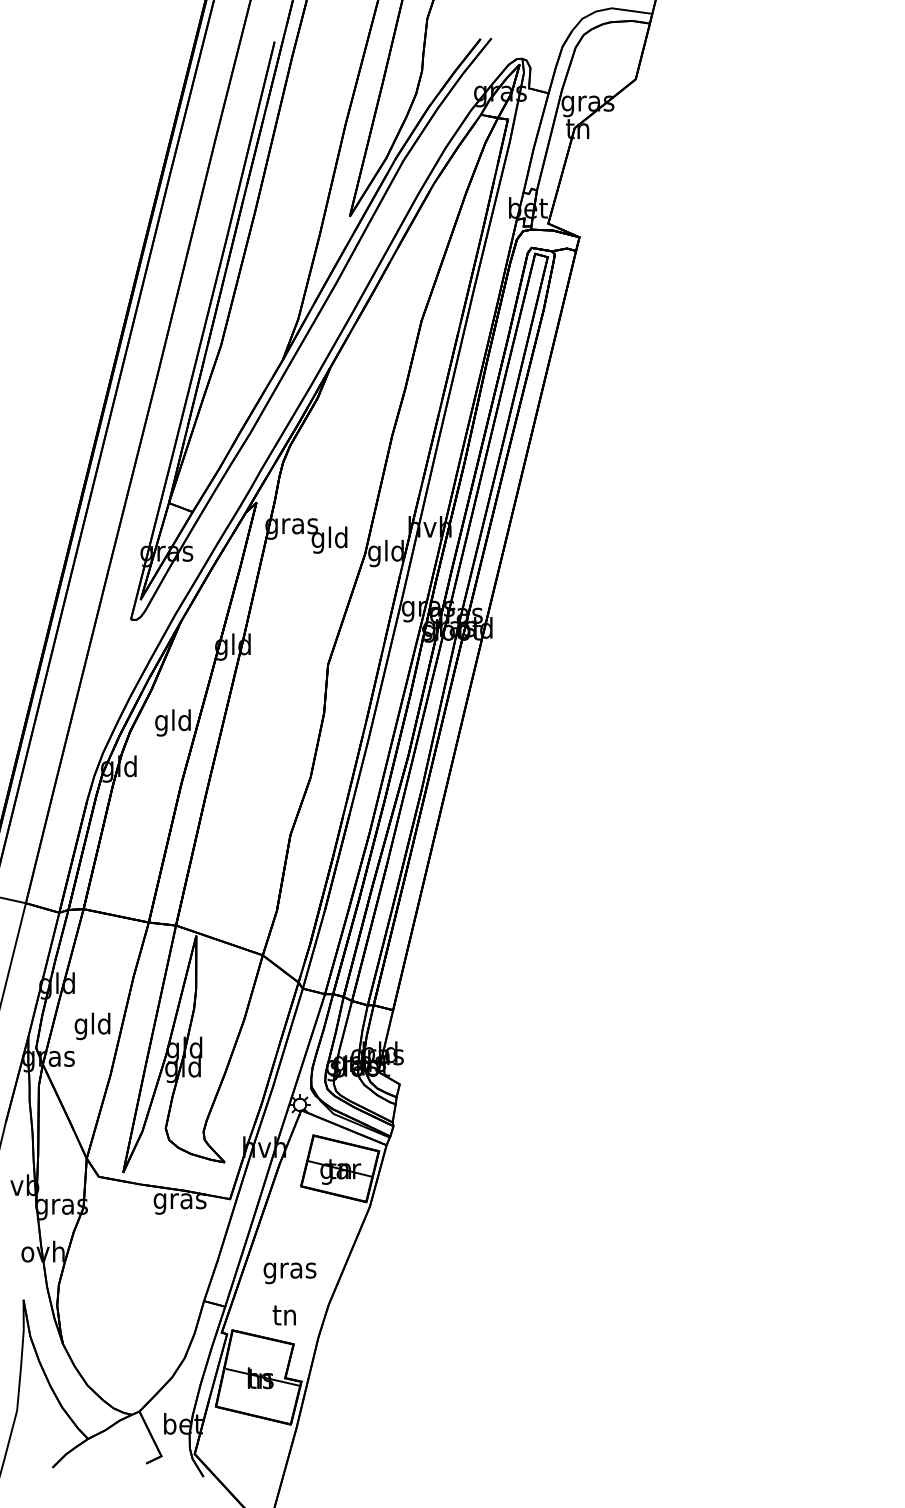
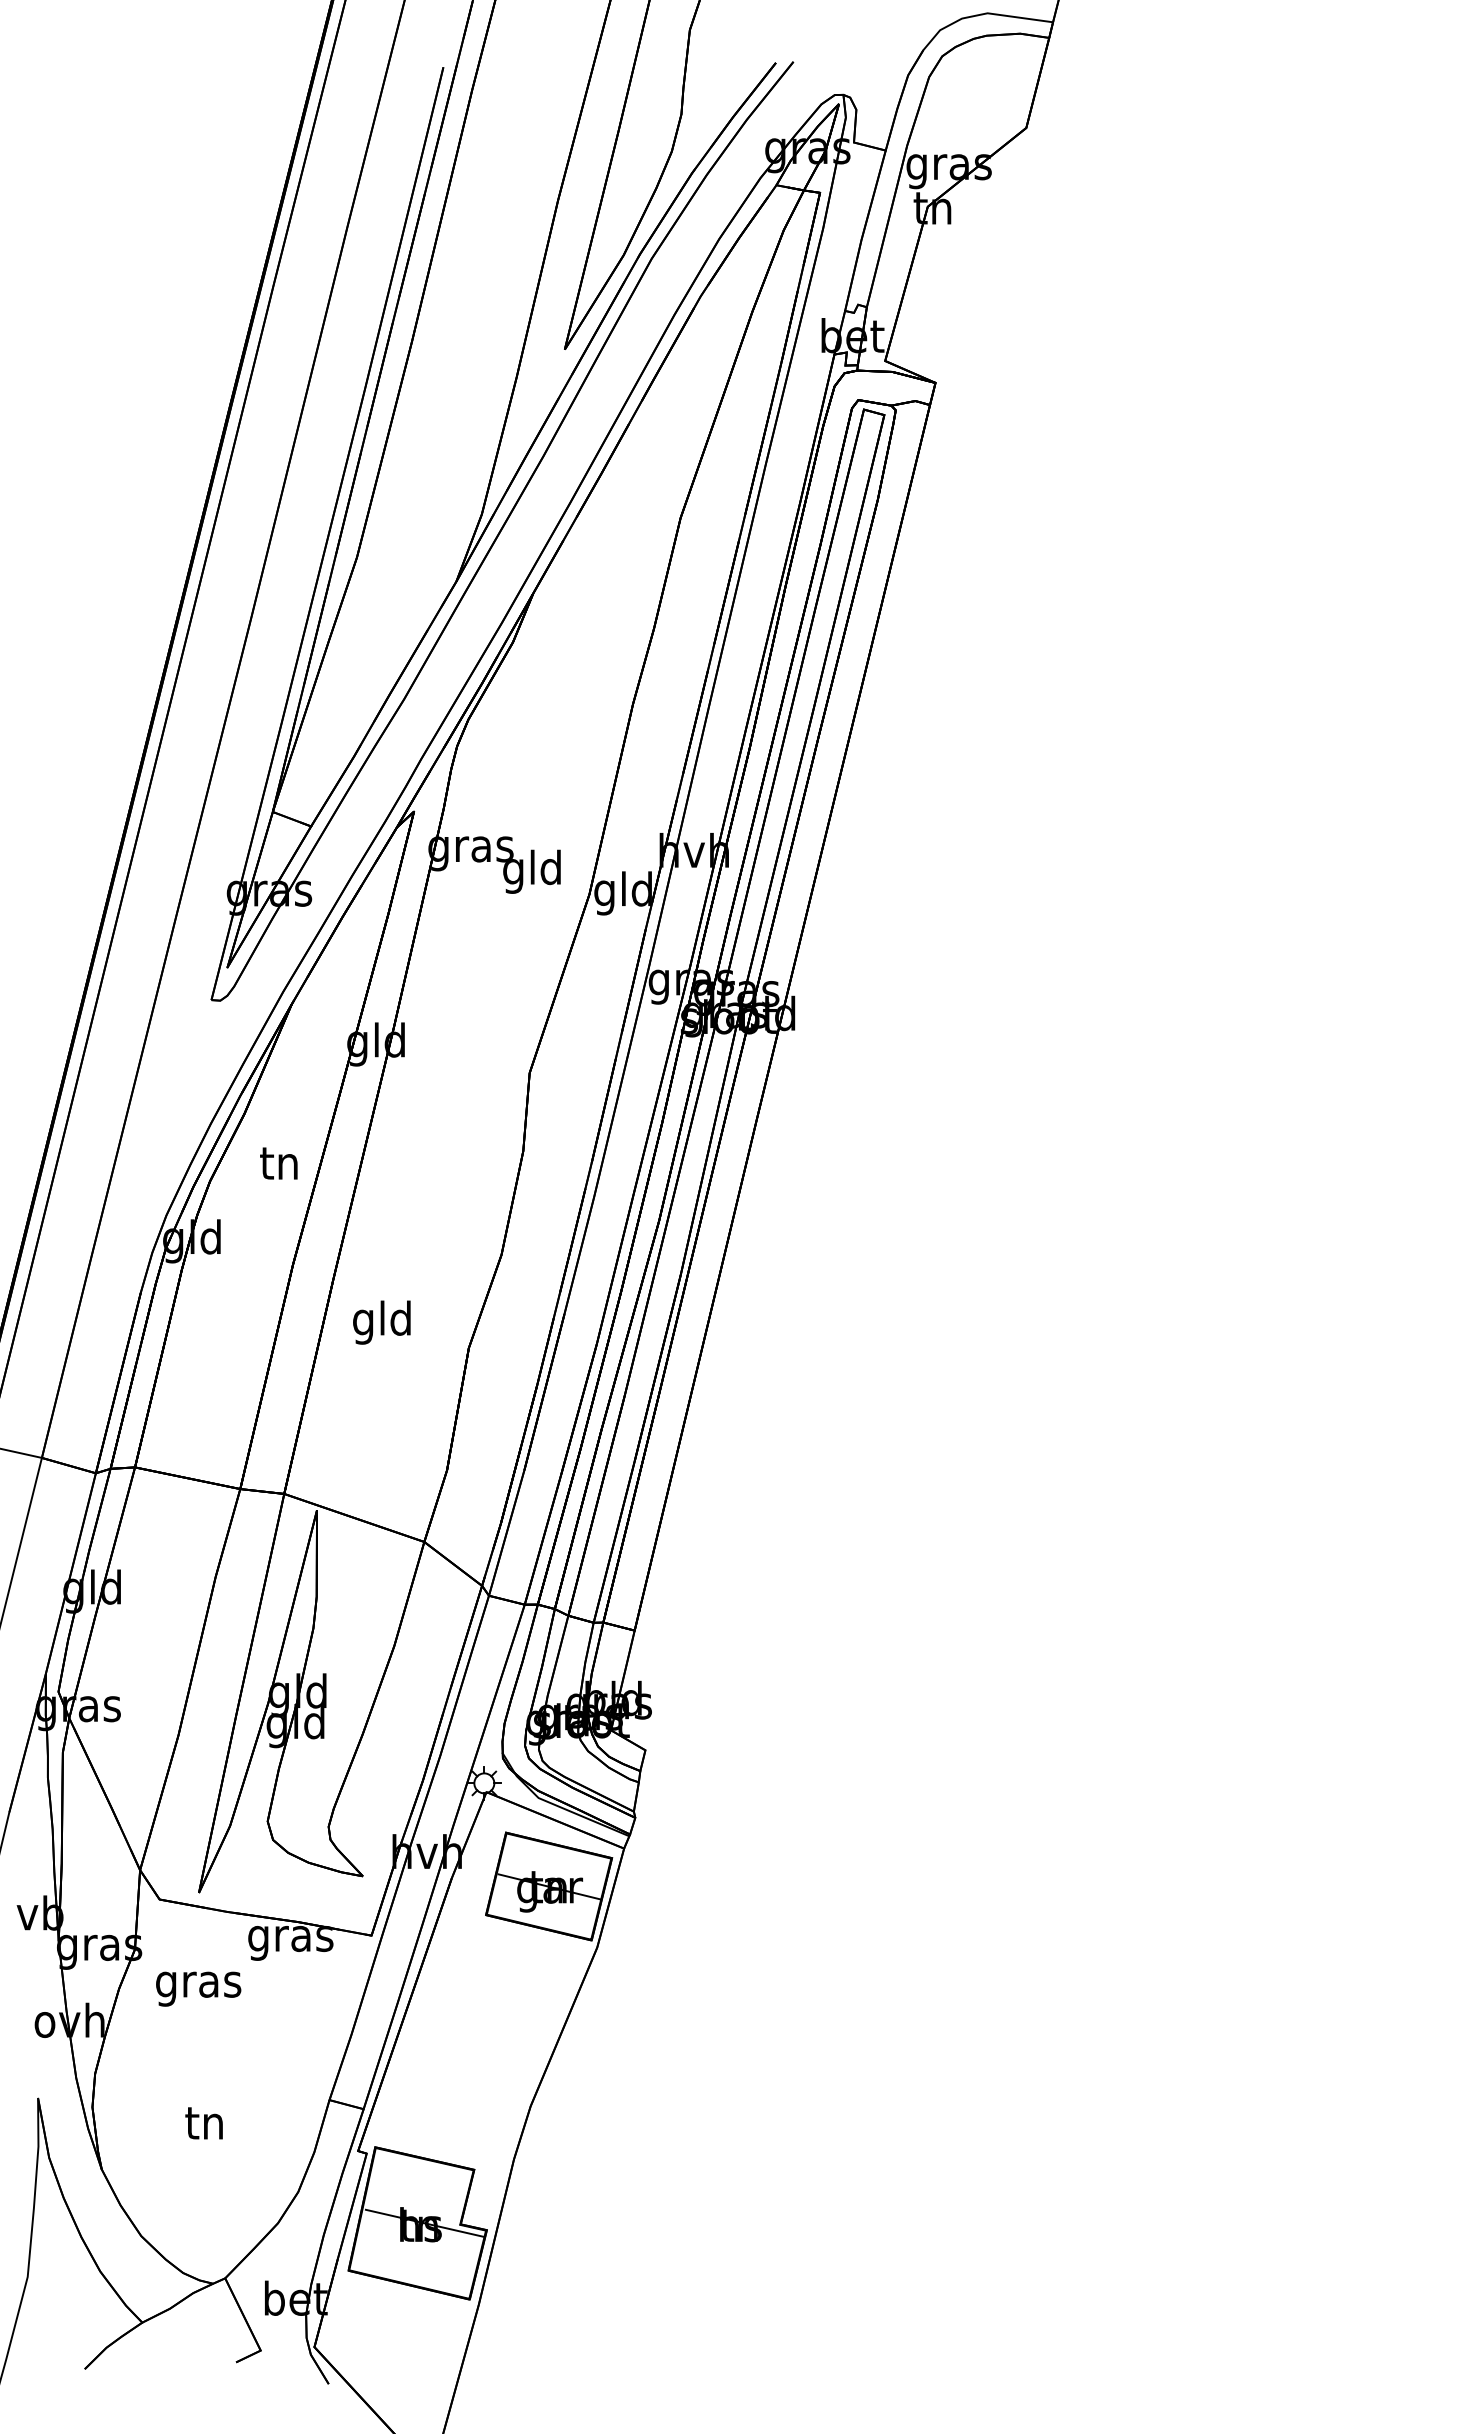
text: (172, 722) -> (278, 1166), gld -> tn
text: (92, 1026) -> (381, 1322), moved
text: (289, 1273) -> (197, 1989), moved
text: (283, 1315) -> (202, 2123), moved

